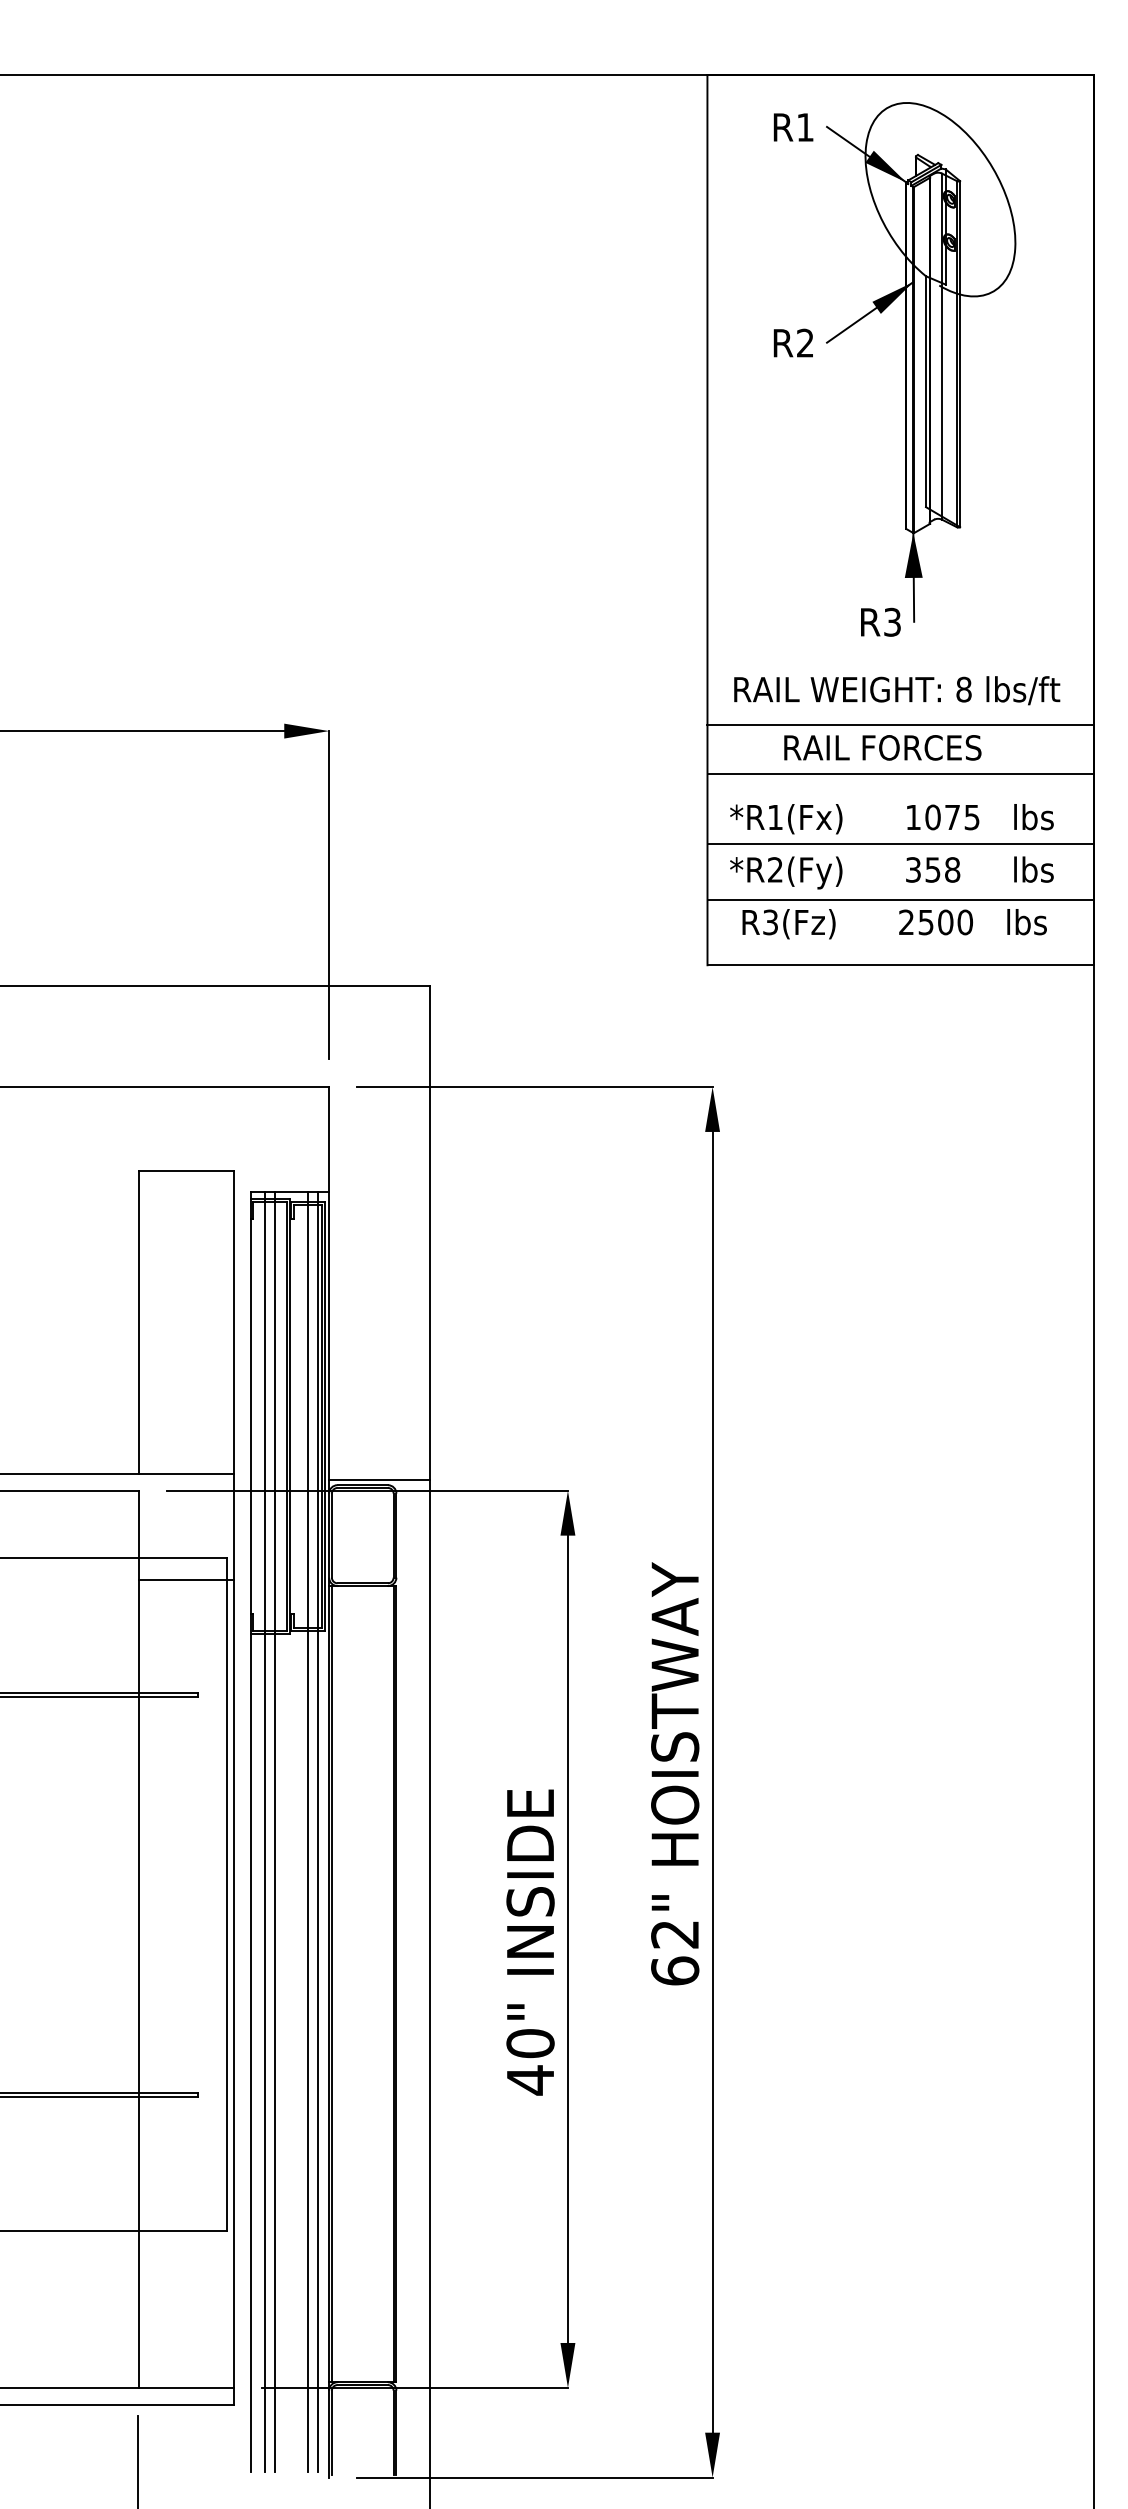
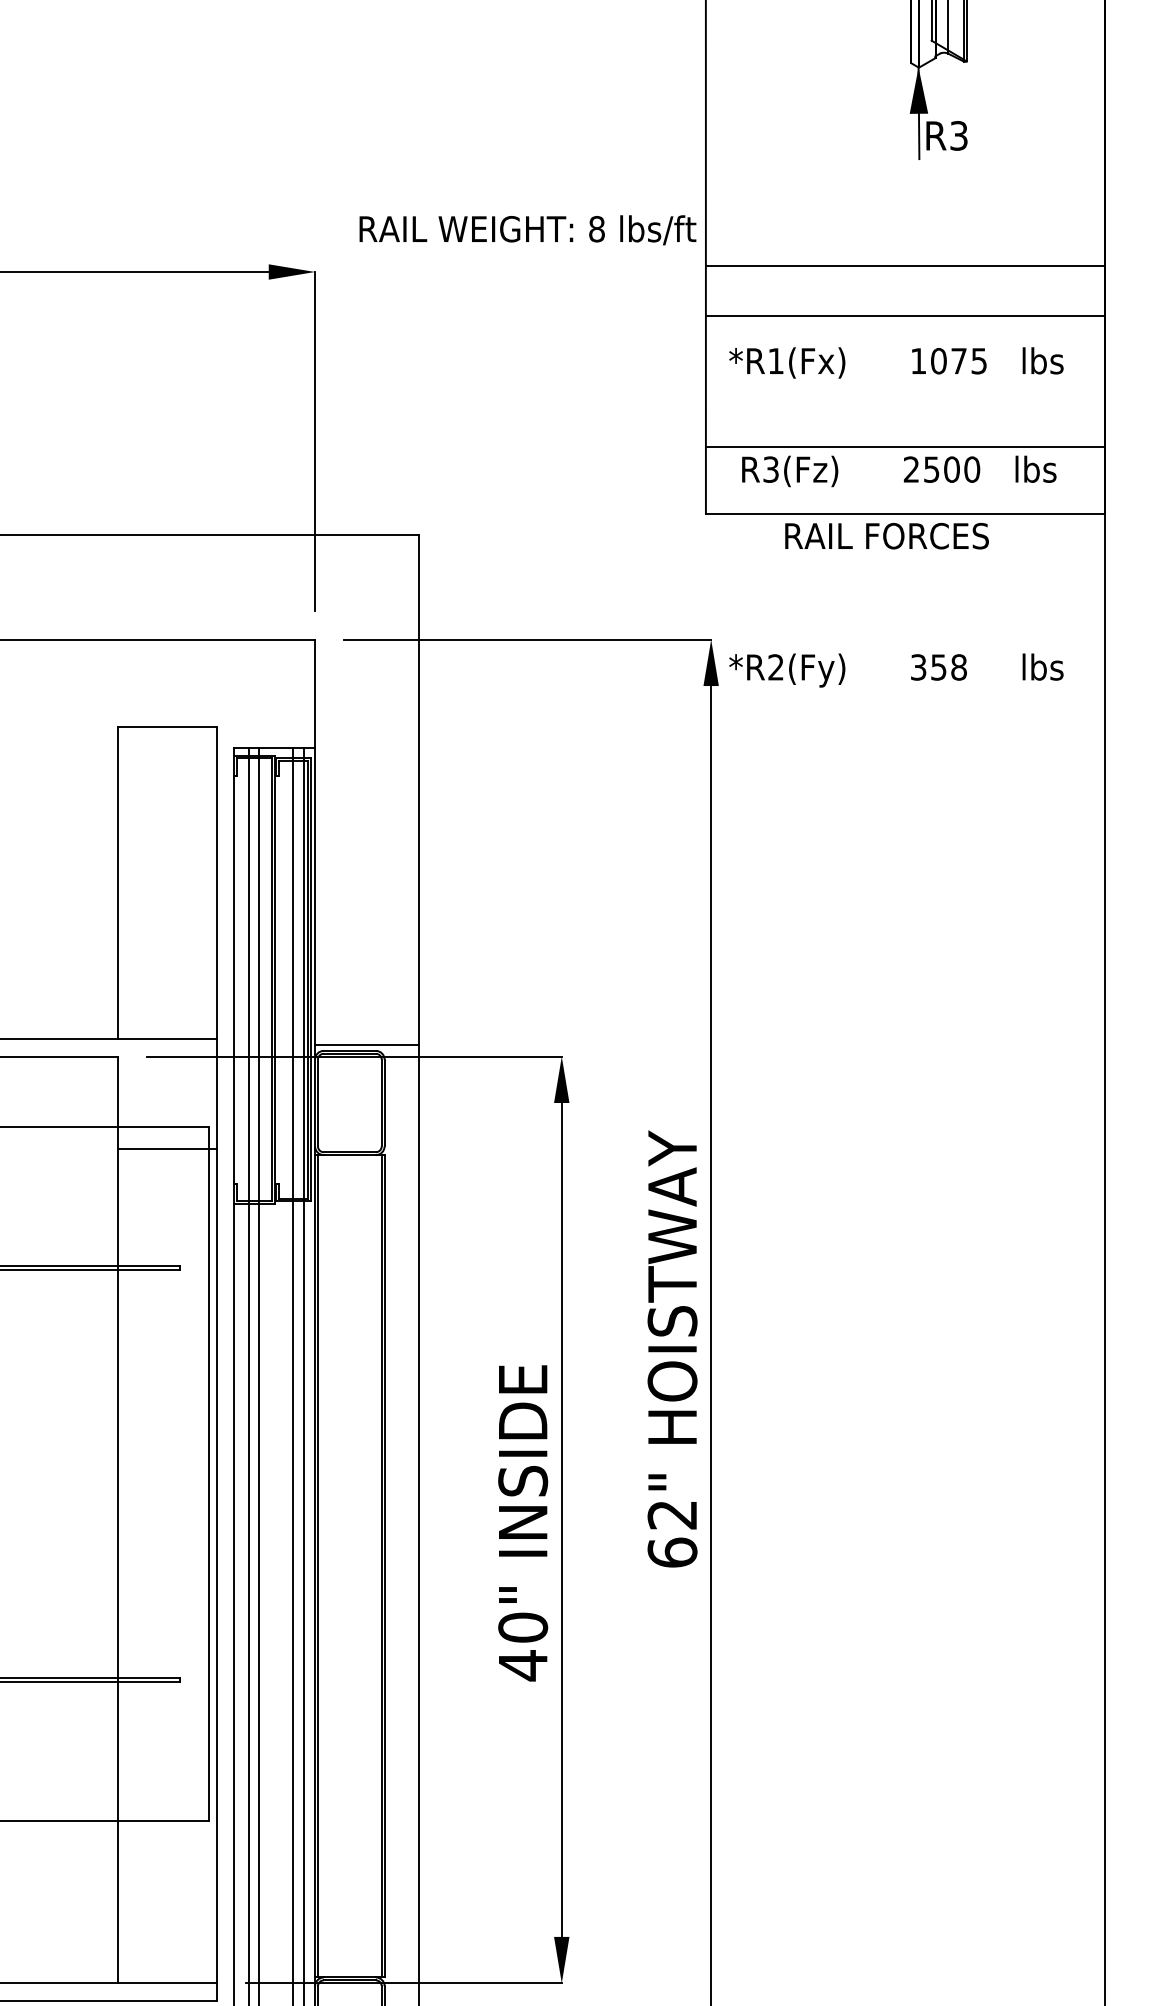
text: (880, 621) -> (946, 135), moved
text: (897, 690) -> (528, 230), moved
text: (882, 747) -> (886, 535), moved
line: (900, 844) -> (905, 389), removed
text: (891, 872) -> (895, 670), moved

